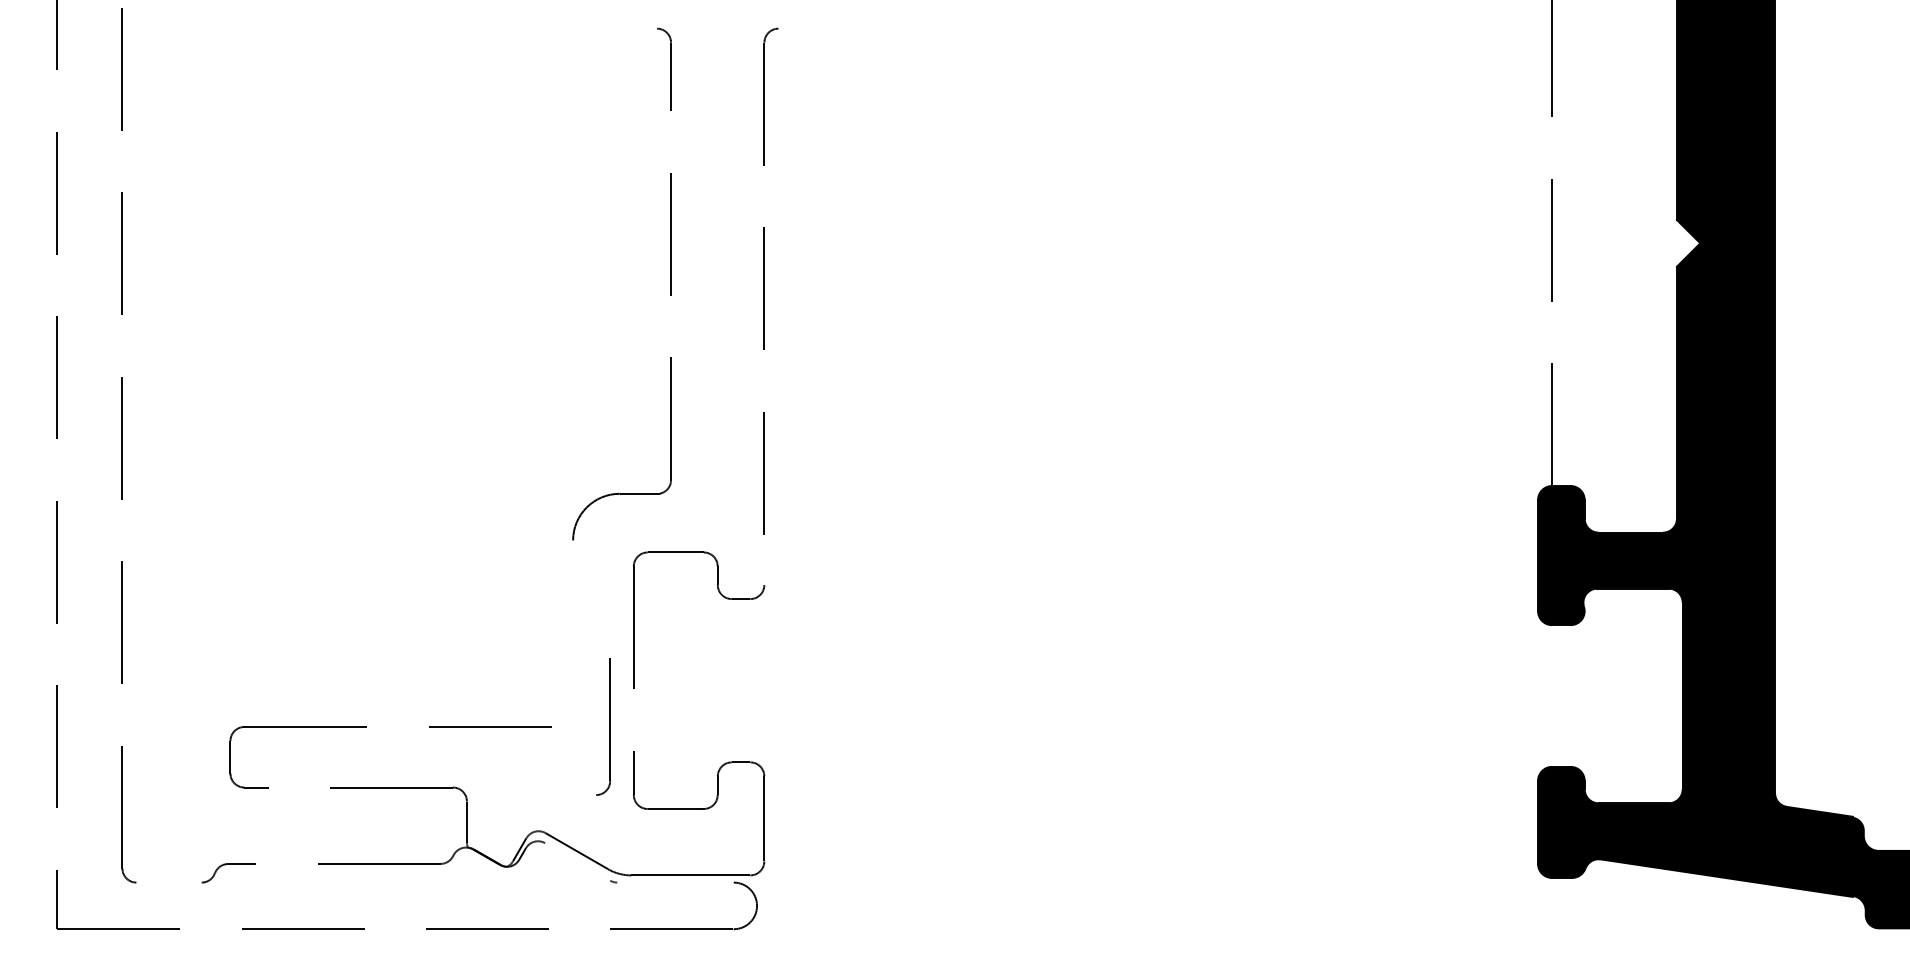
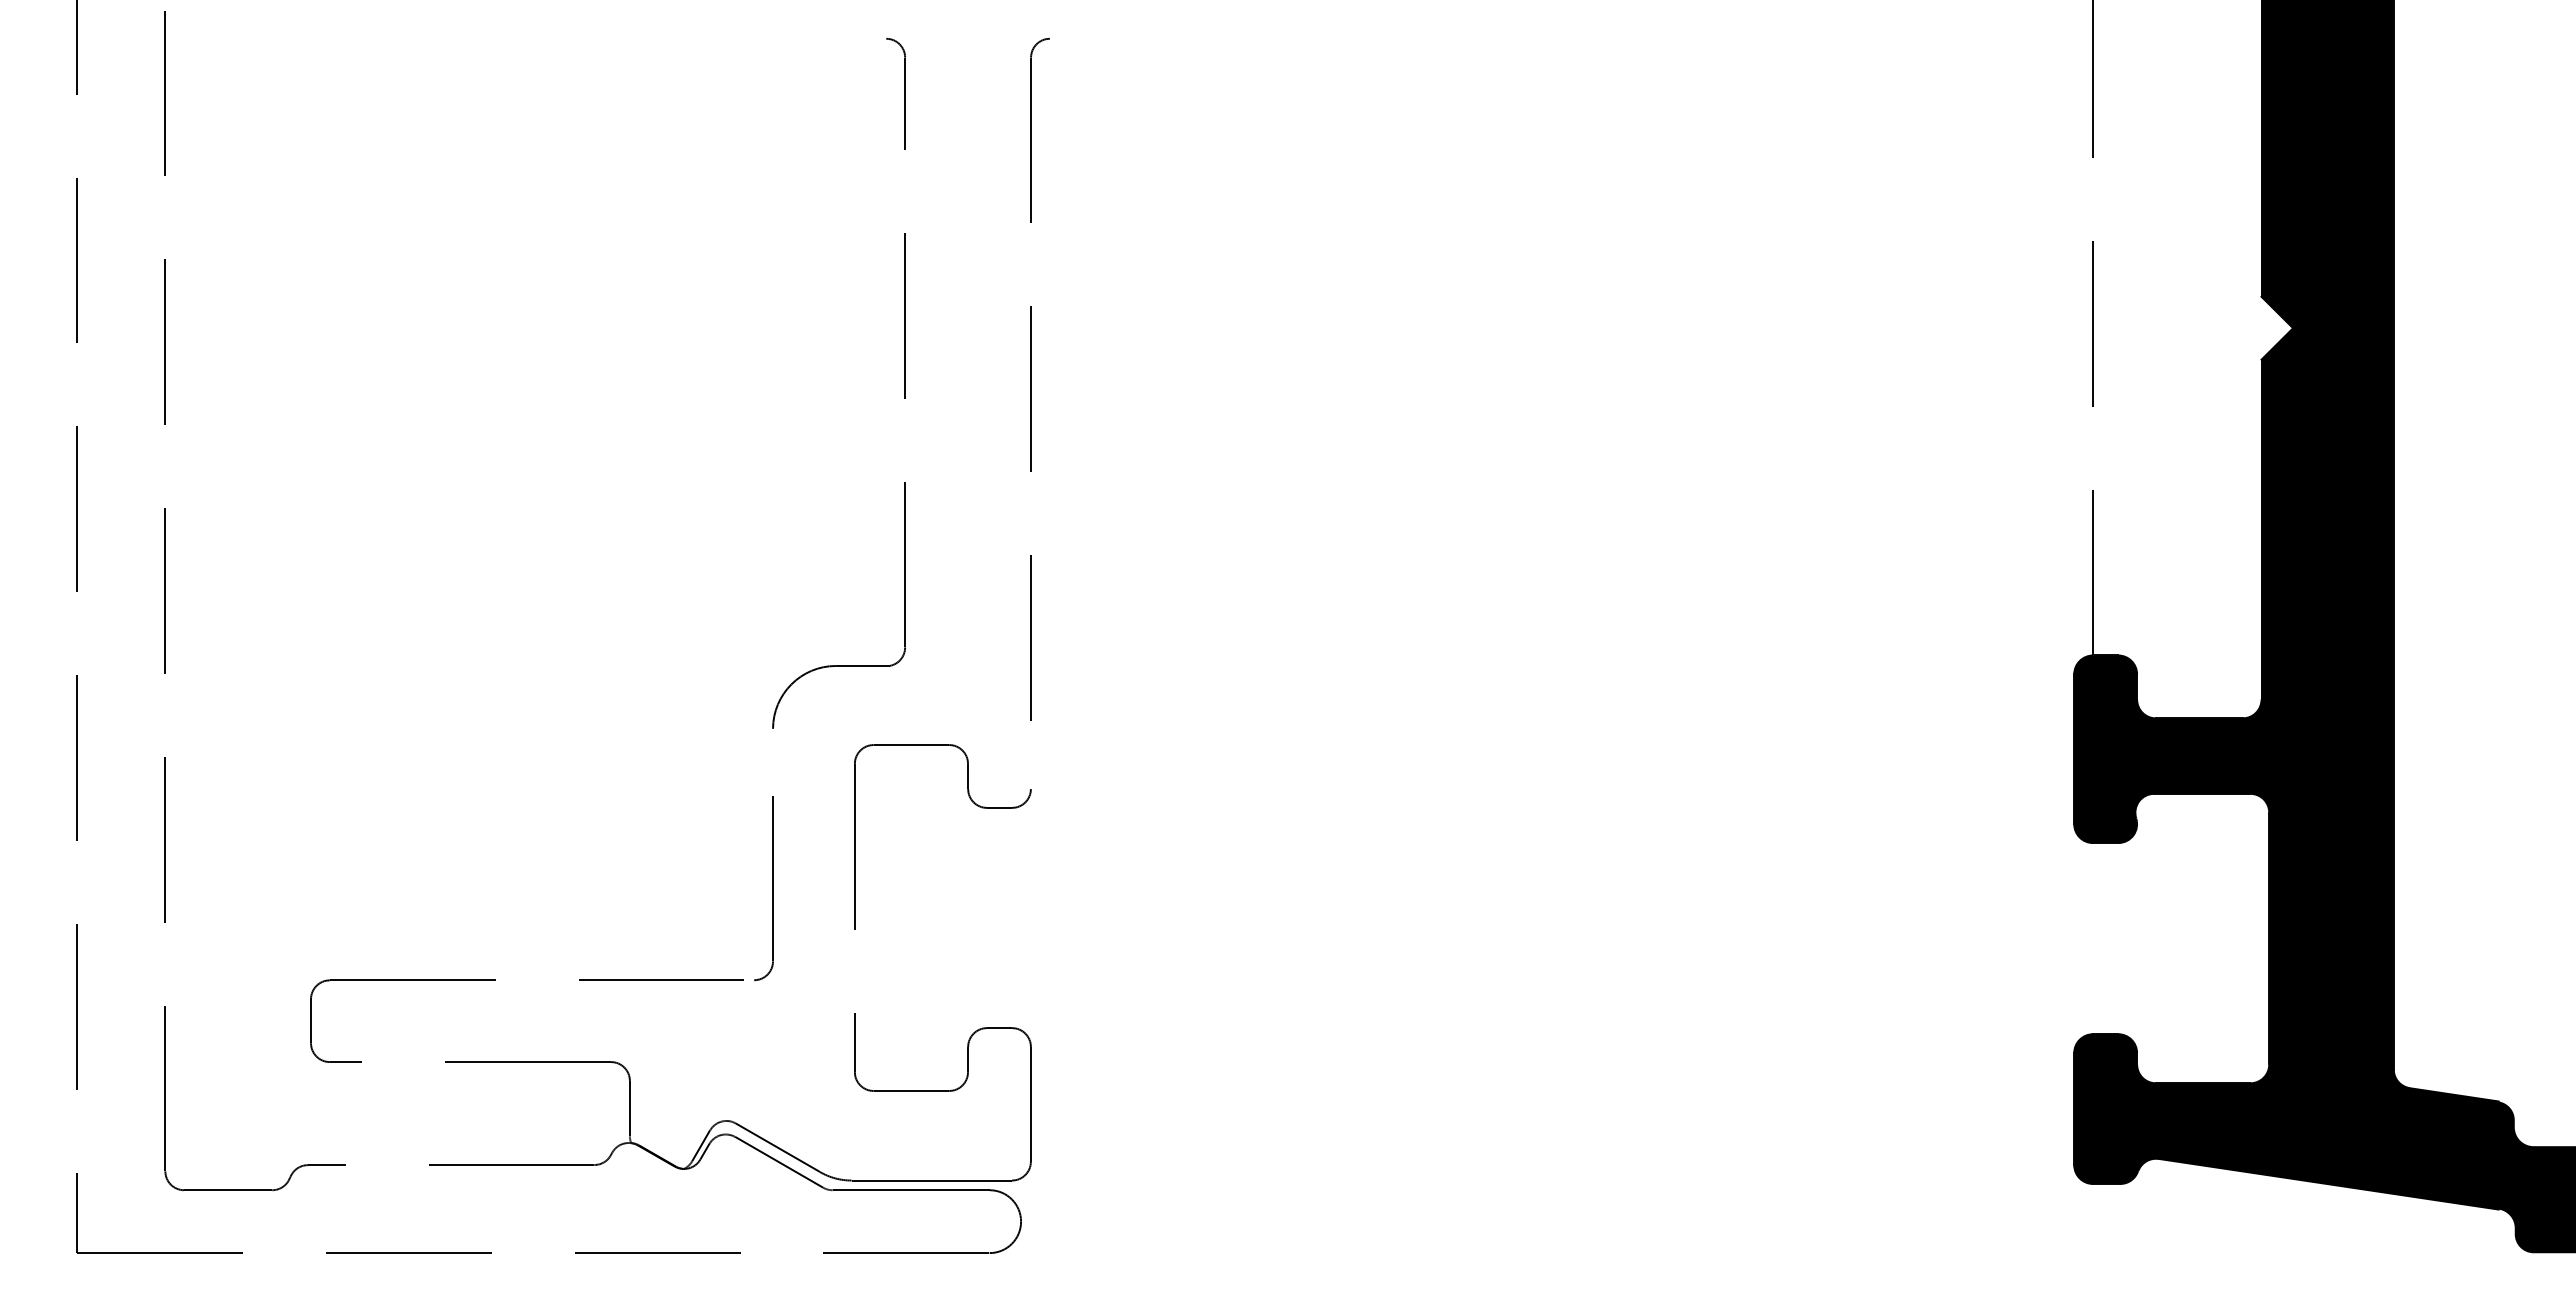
part: (609, 727) -> (772, 888), moved
line: (577, 861) -> (779, 1161), added
line: (169, 882) -> (228, 1190), added
line: (675, 882) -> (910, 1190), added

